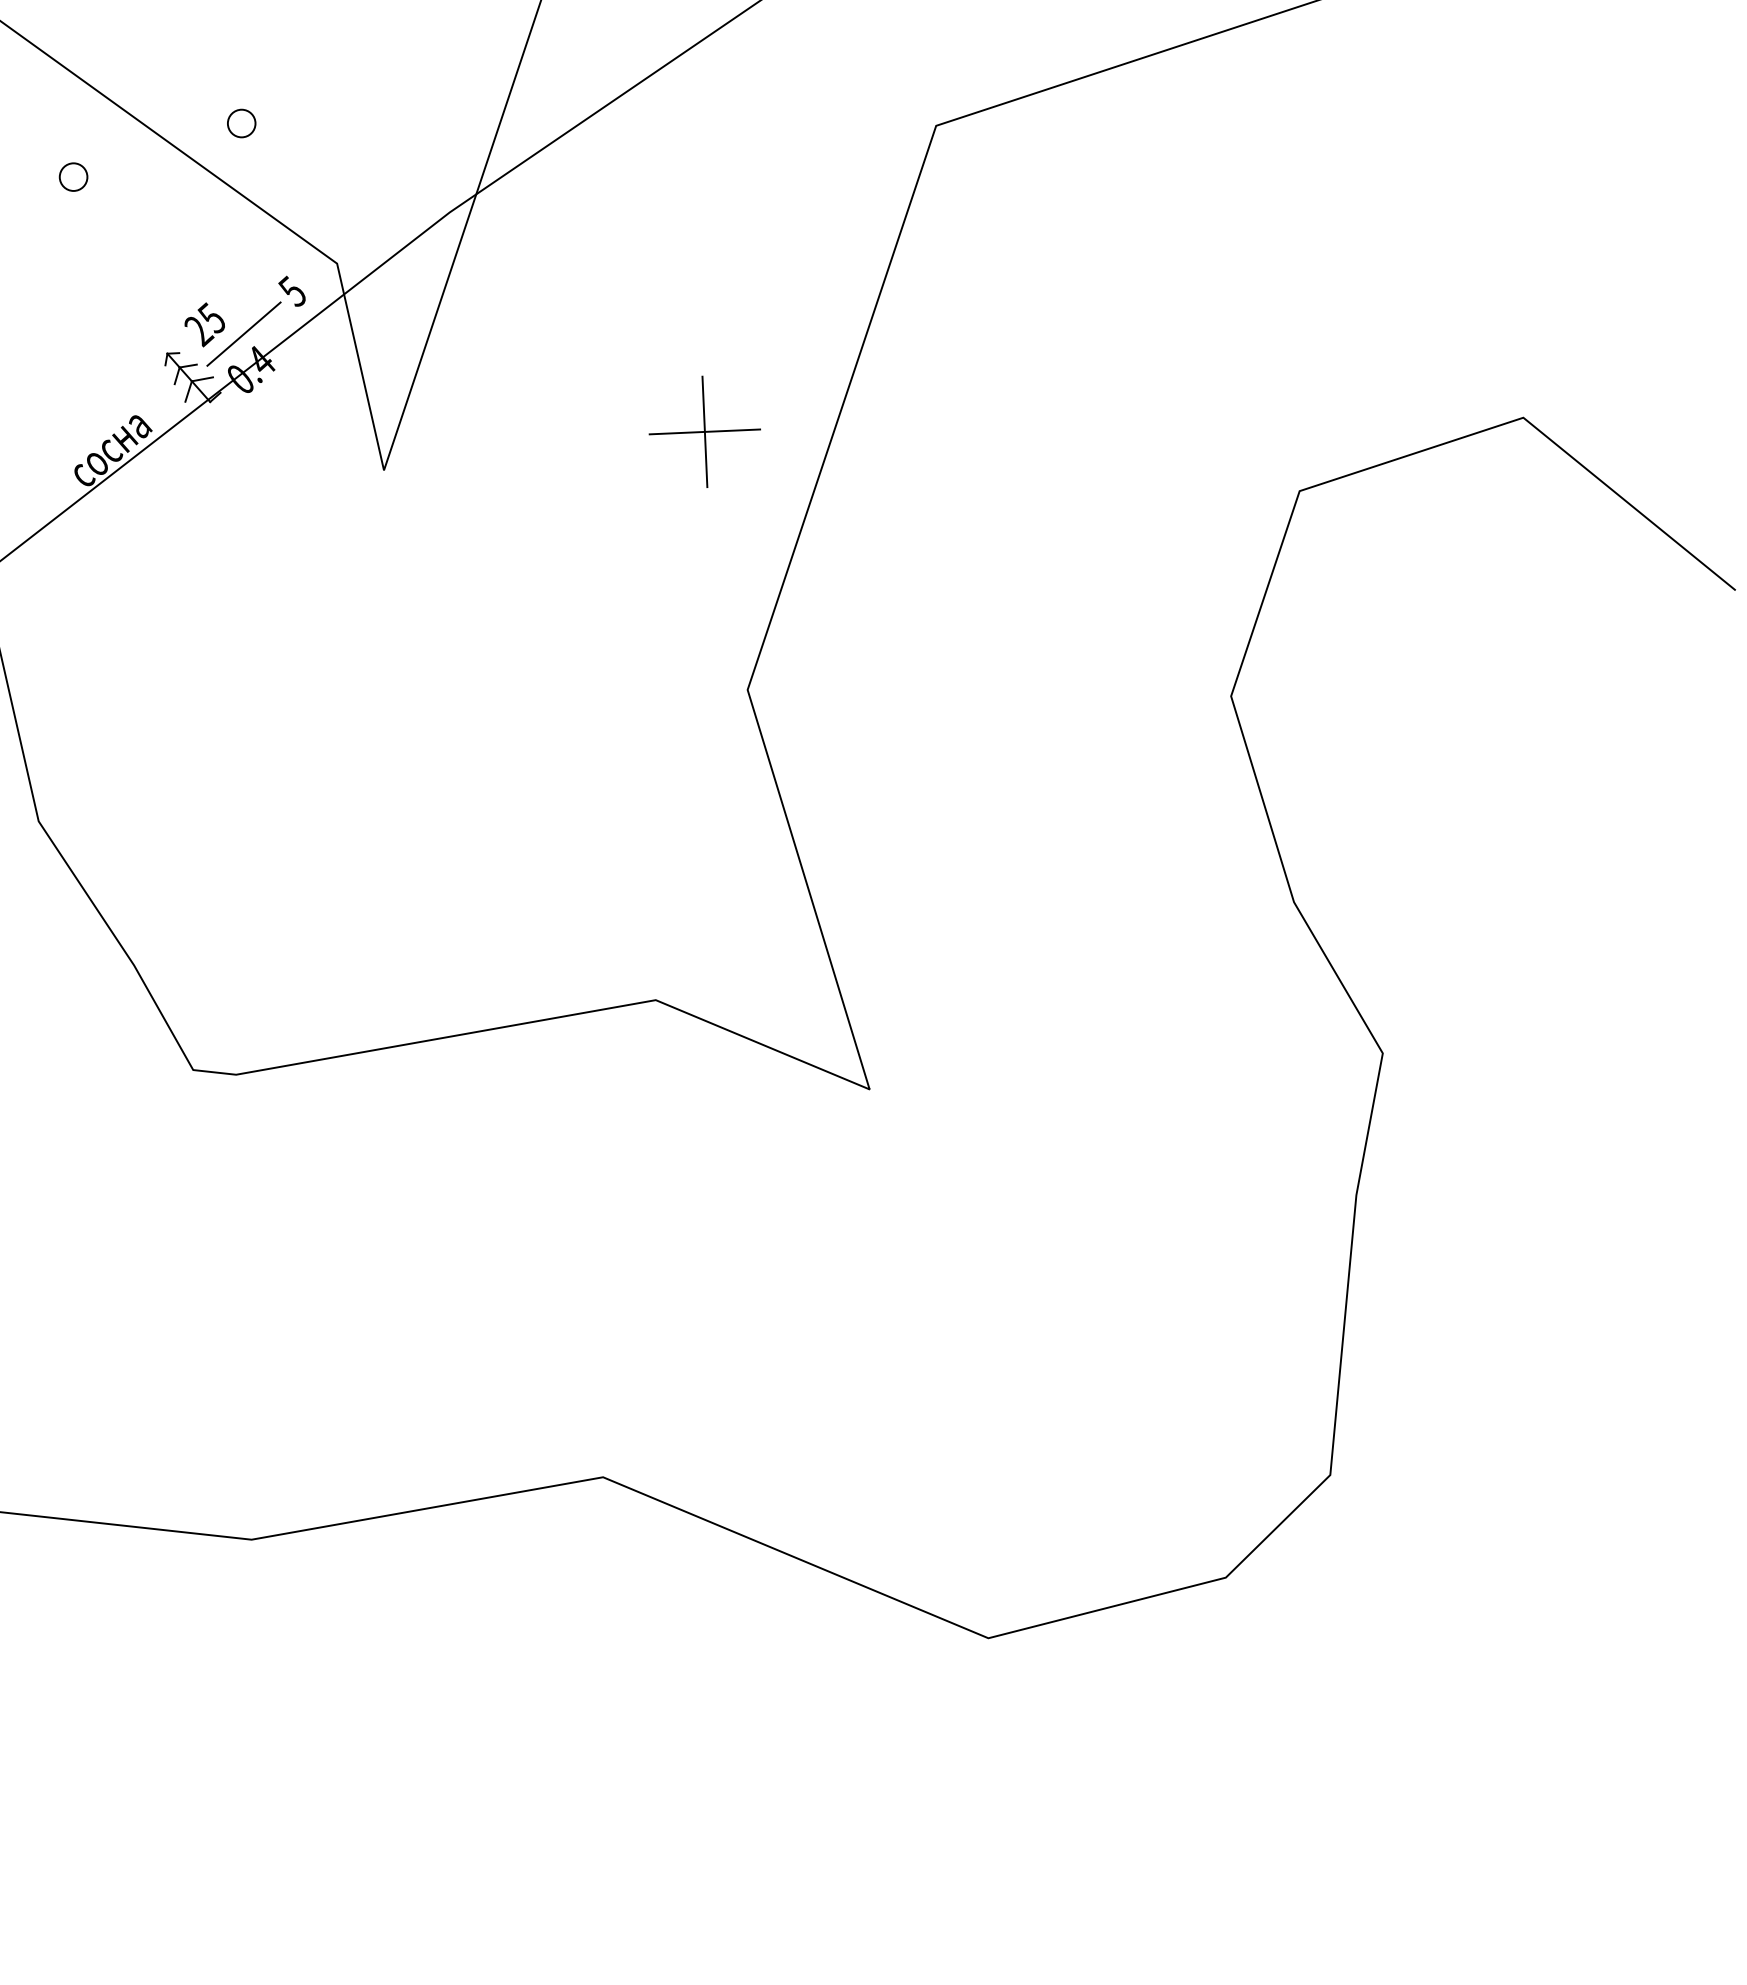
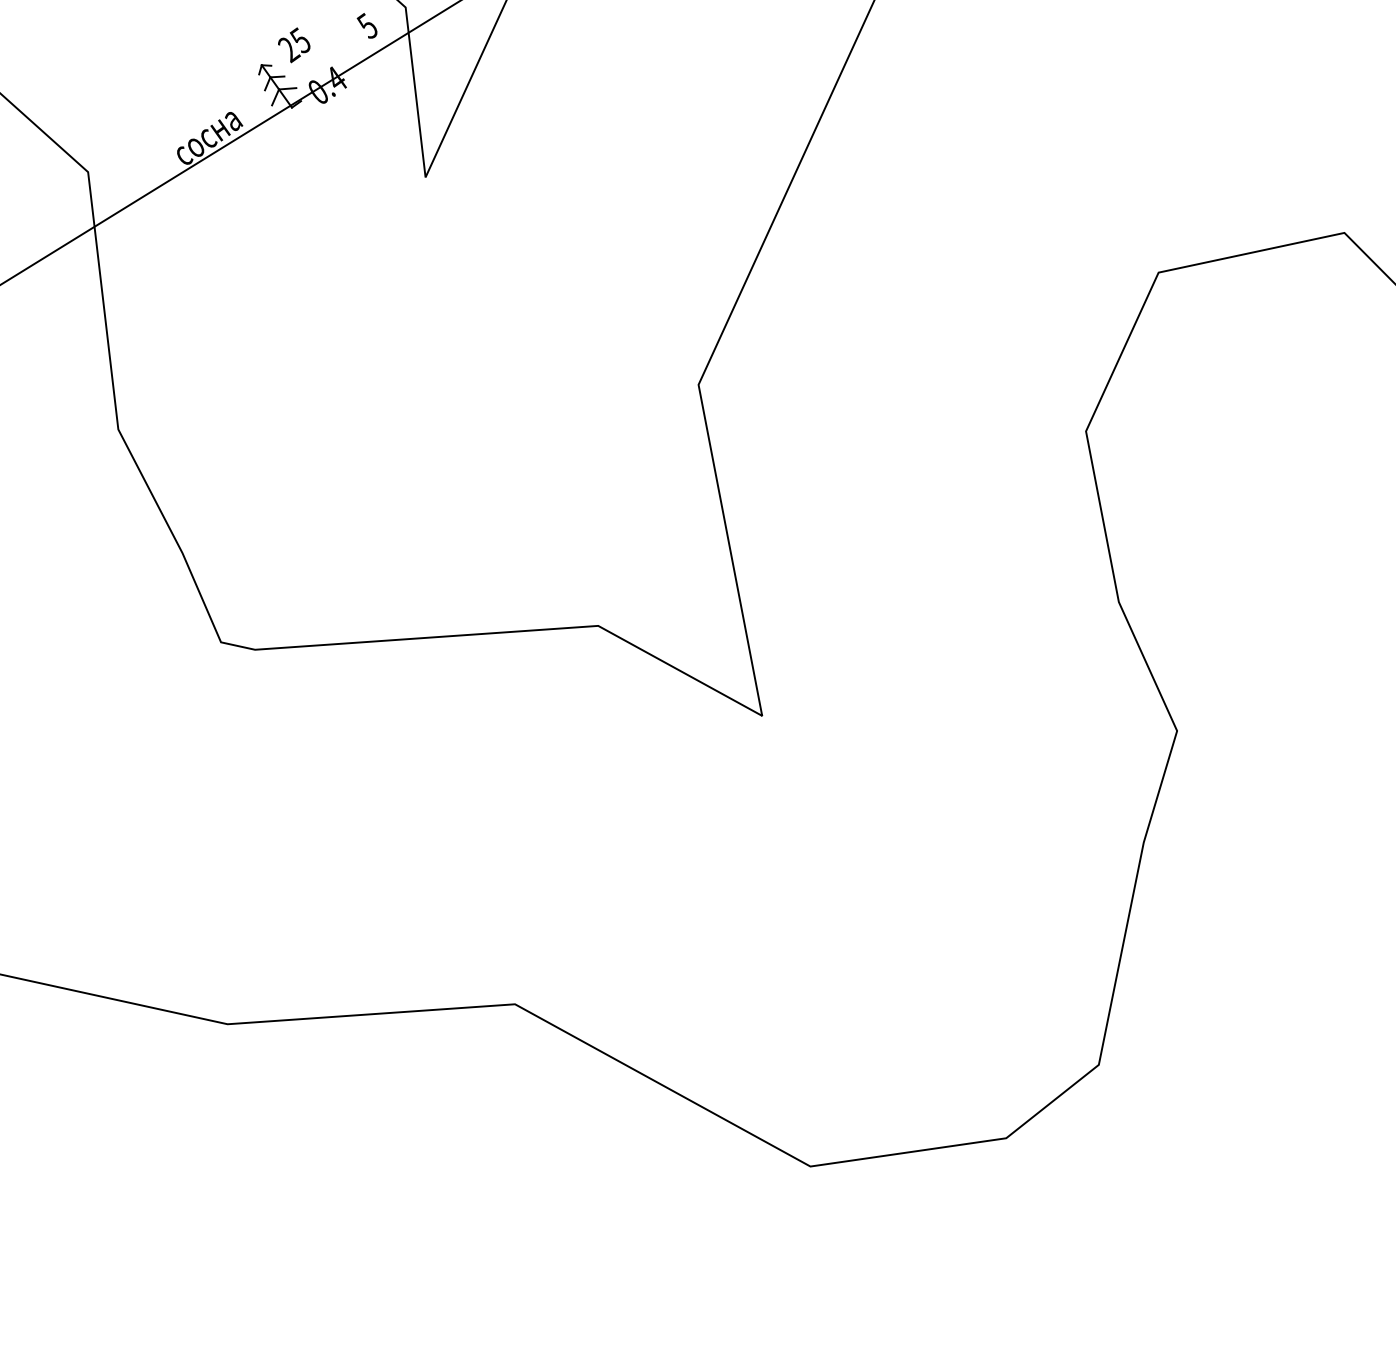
line: (243, 333) -> (324, 55), removed
part: (704, 431) -> (686, 173), removed

